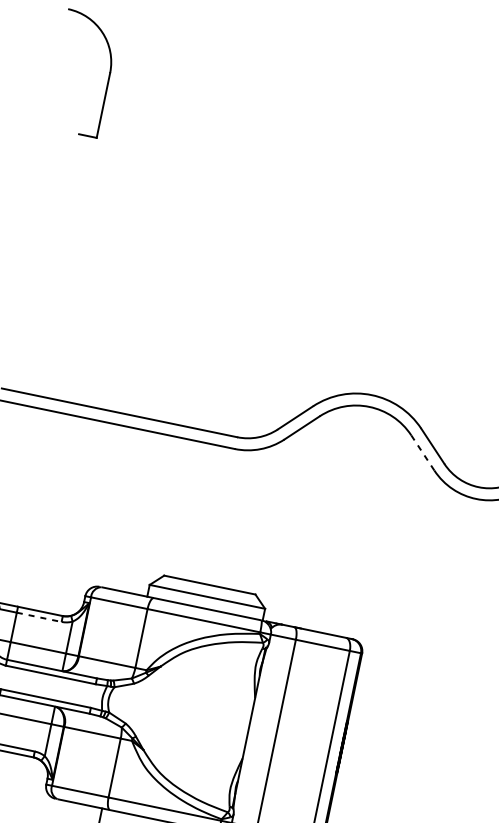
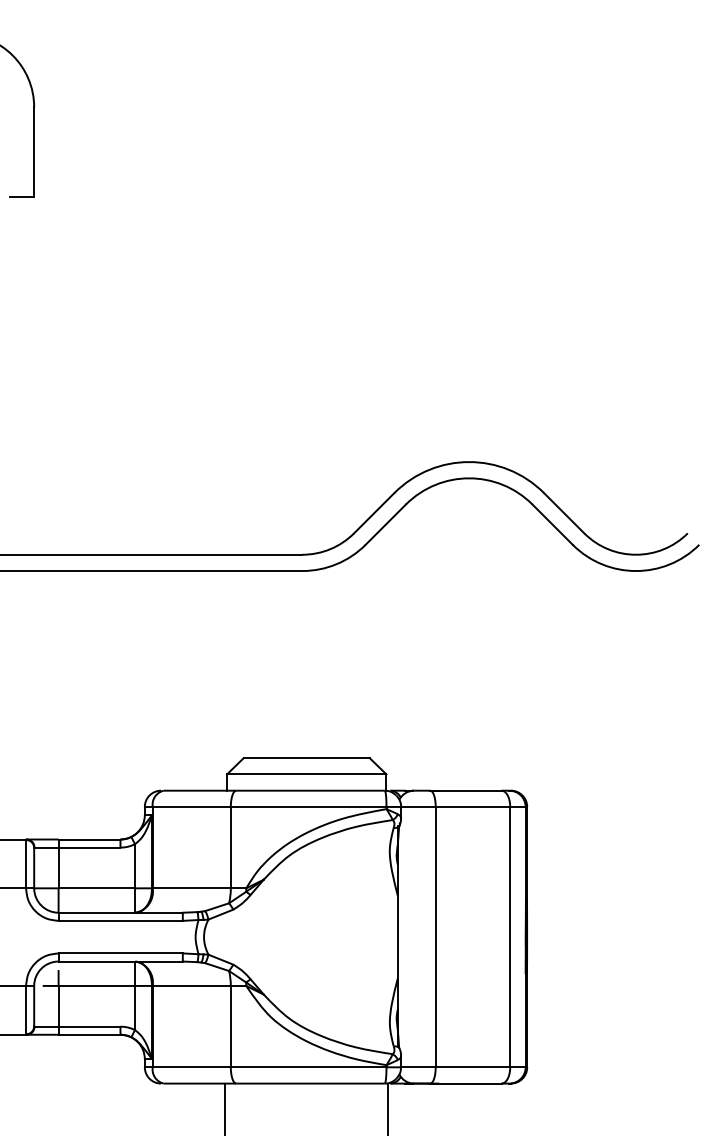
line: (422, 452) -> (552, 524), dashed -> solid
line: (39, 617) -> (89, 847), dashed -> solid

